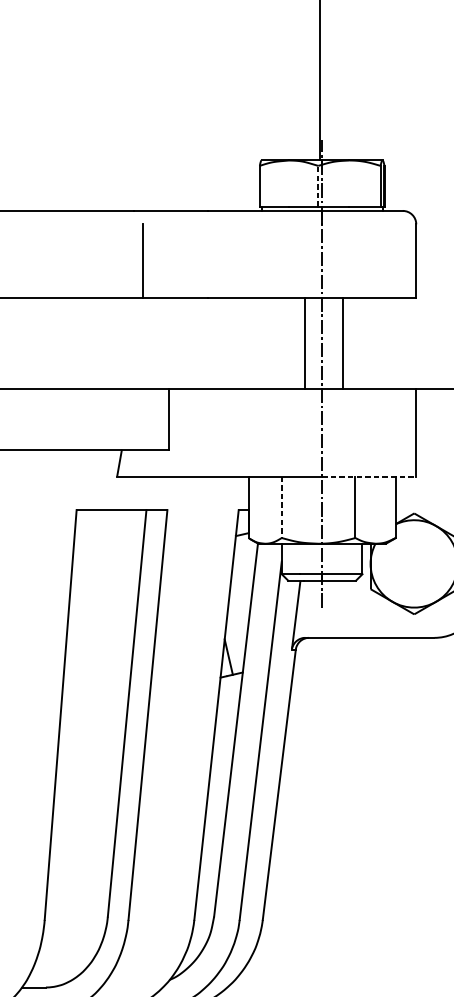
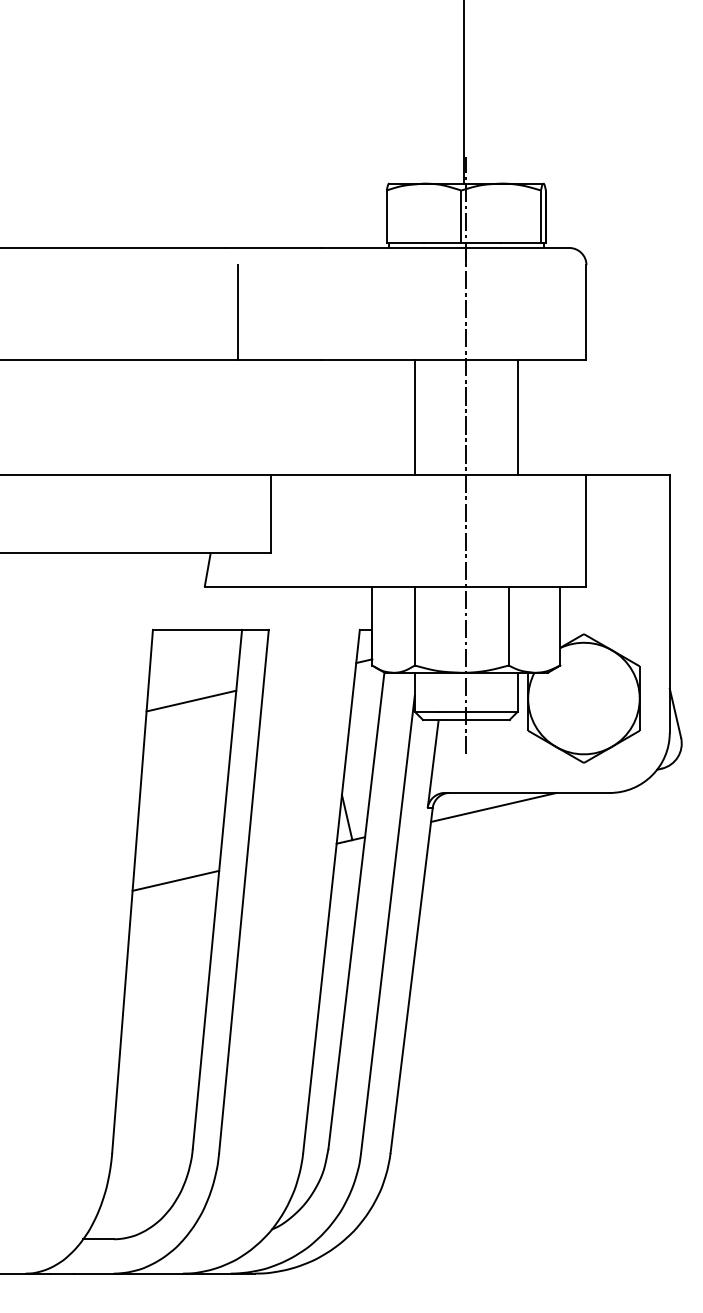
line: (318, 186) -> (461, 216), dashed -> solid
line: (305, 343) -> (414, 417), moved
line: (342, 343) -> (517, 417), moved
line: (369, 476) -> (526, 586), dashed -> solid
line: (281, 507) -> (414, 626), dashed -> solid
line: (106, 565) -> (191, 700), added
line: (343, 648) -> (493, 806), added
line: (94, 706) -> (175, 880), added

